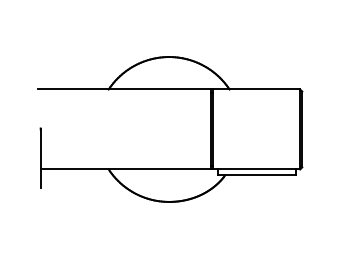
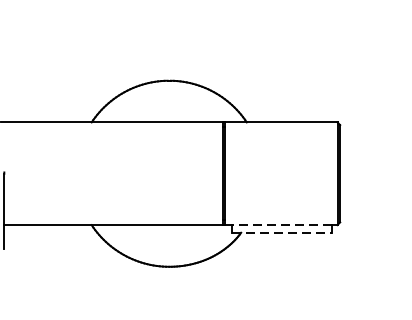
line: (256, 169) -> (281, 225), solid -> dashed
line: (257, 175) -> (282, 232), solid -> dashed

